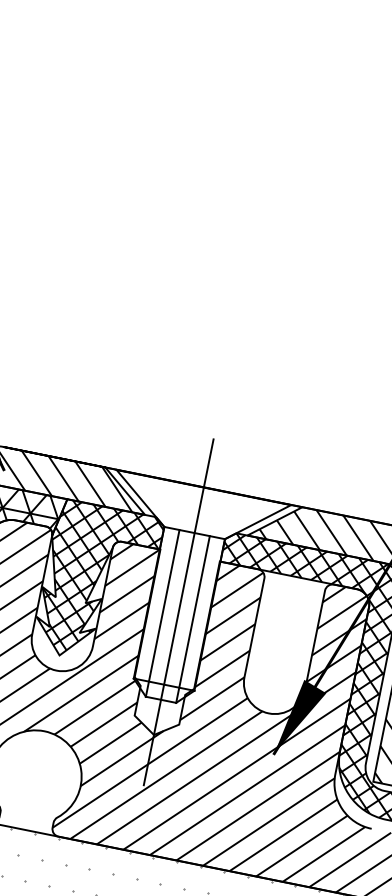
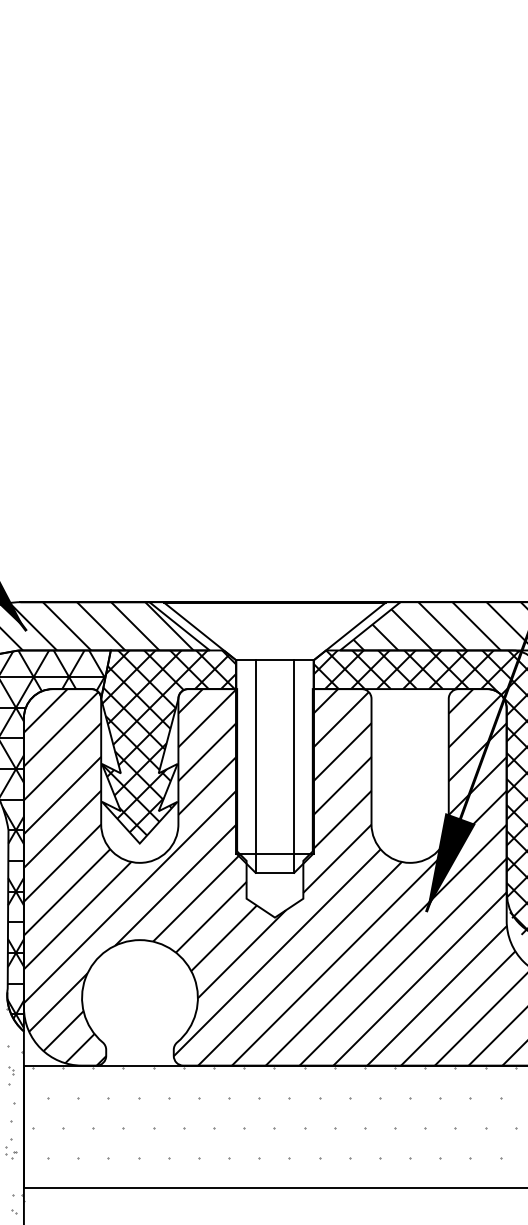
line: (178, 611) -> (274, 760), removed

